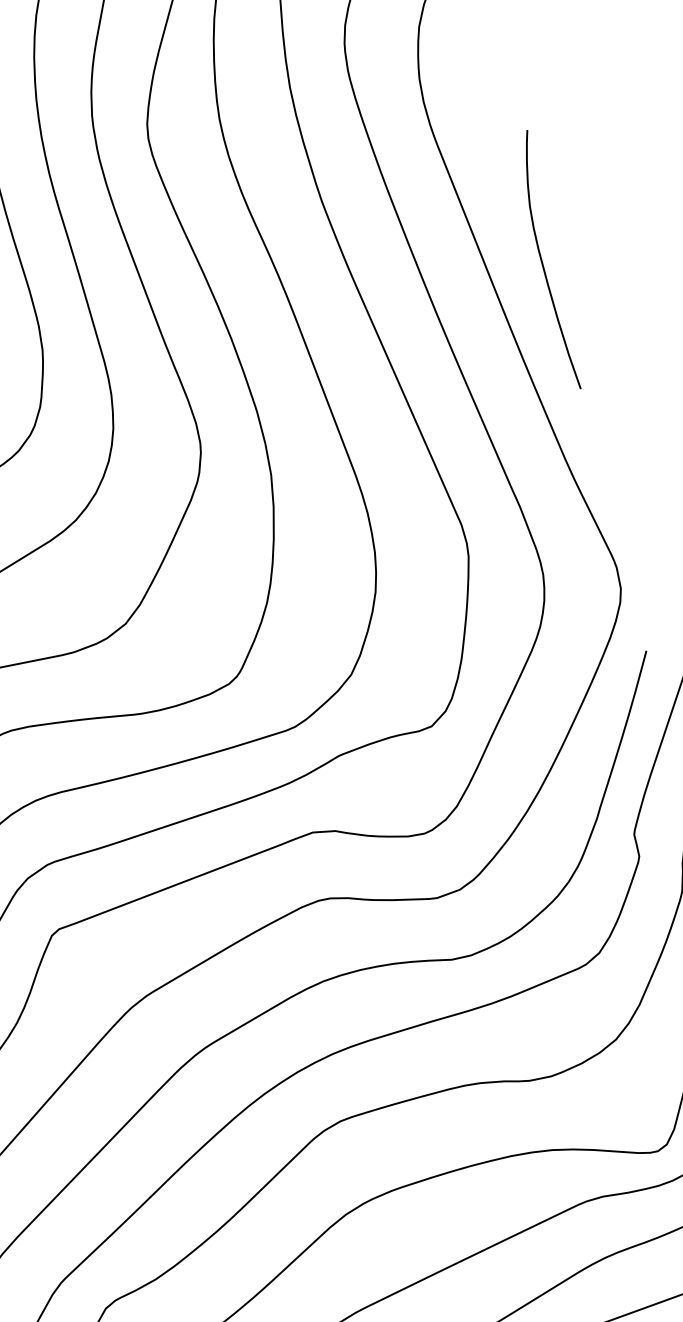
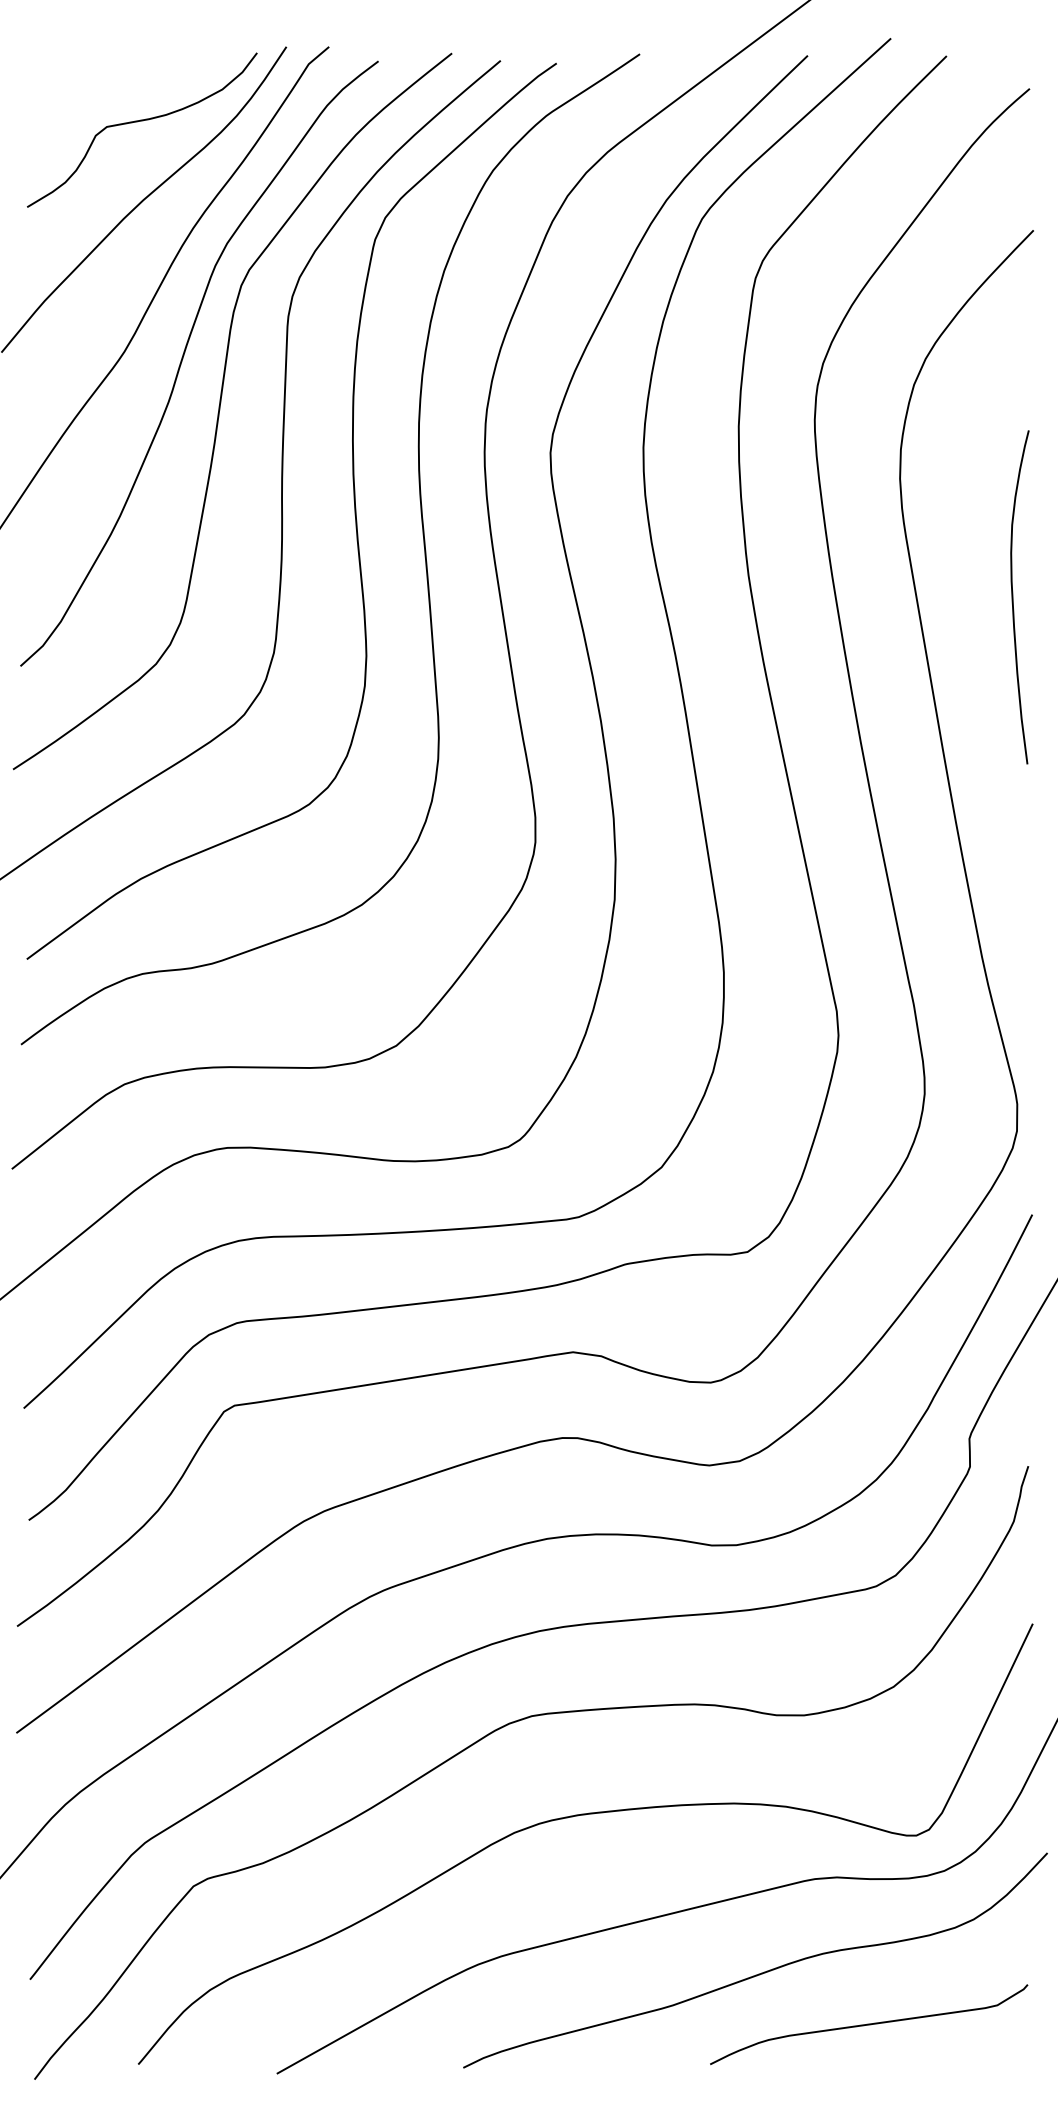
curve: (542, 262) -> (1013, 597), moved

